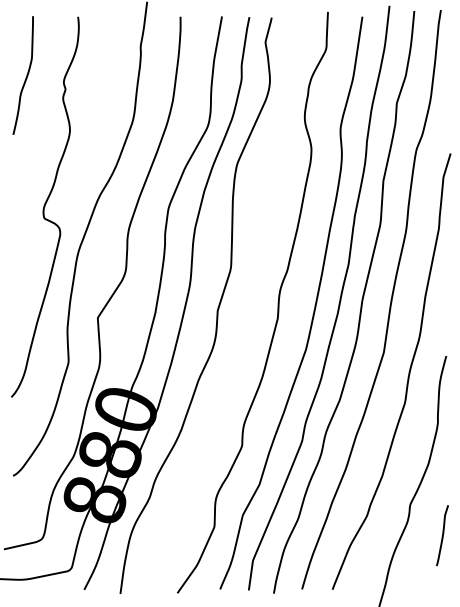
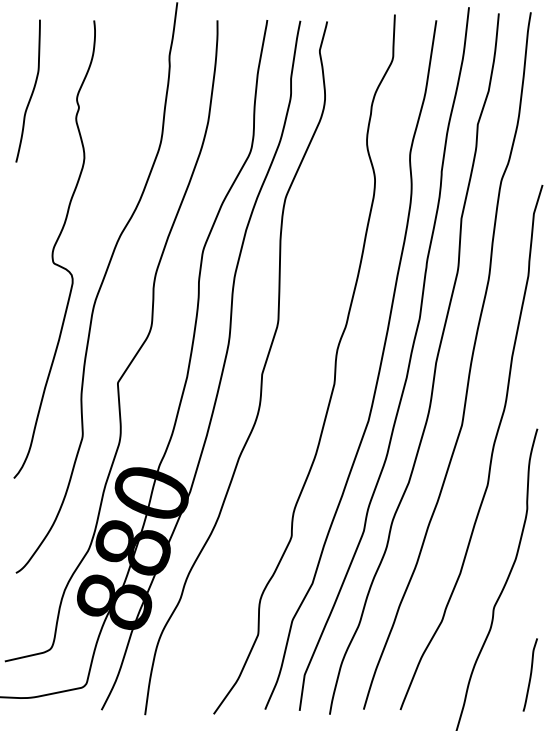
line: (442, 535) -> (530, 674), moved

